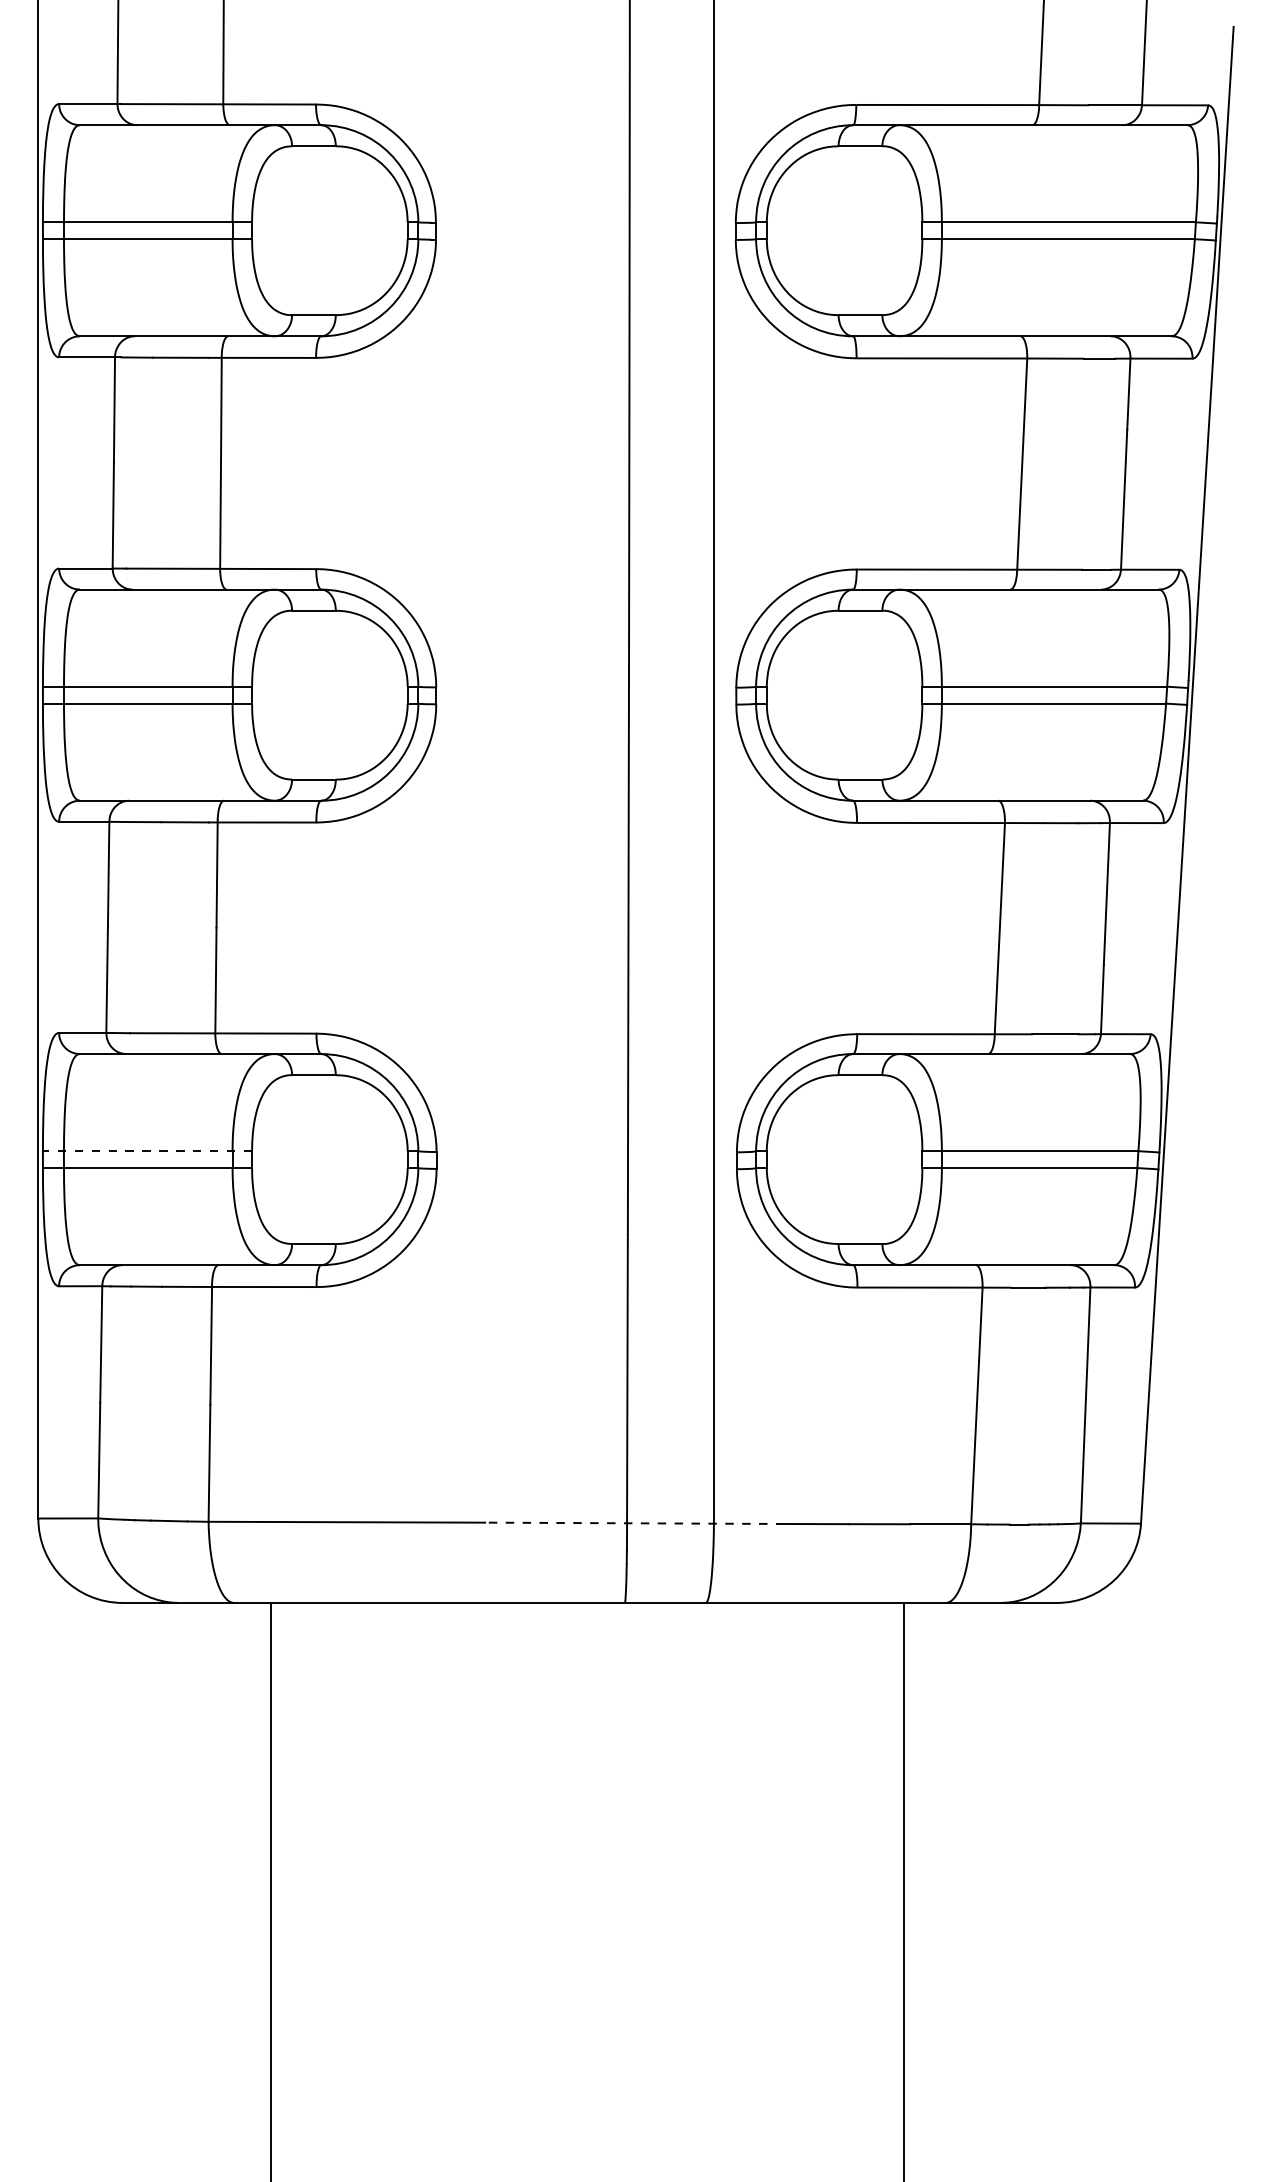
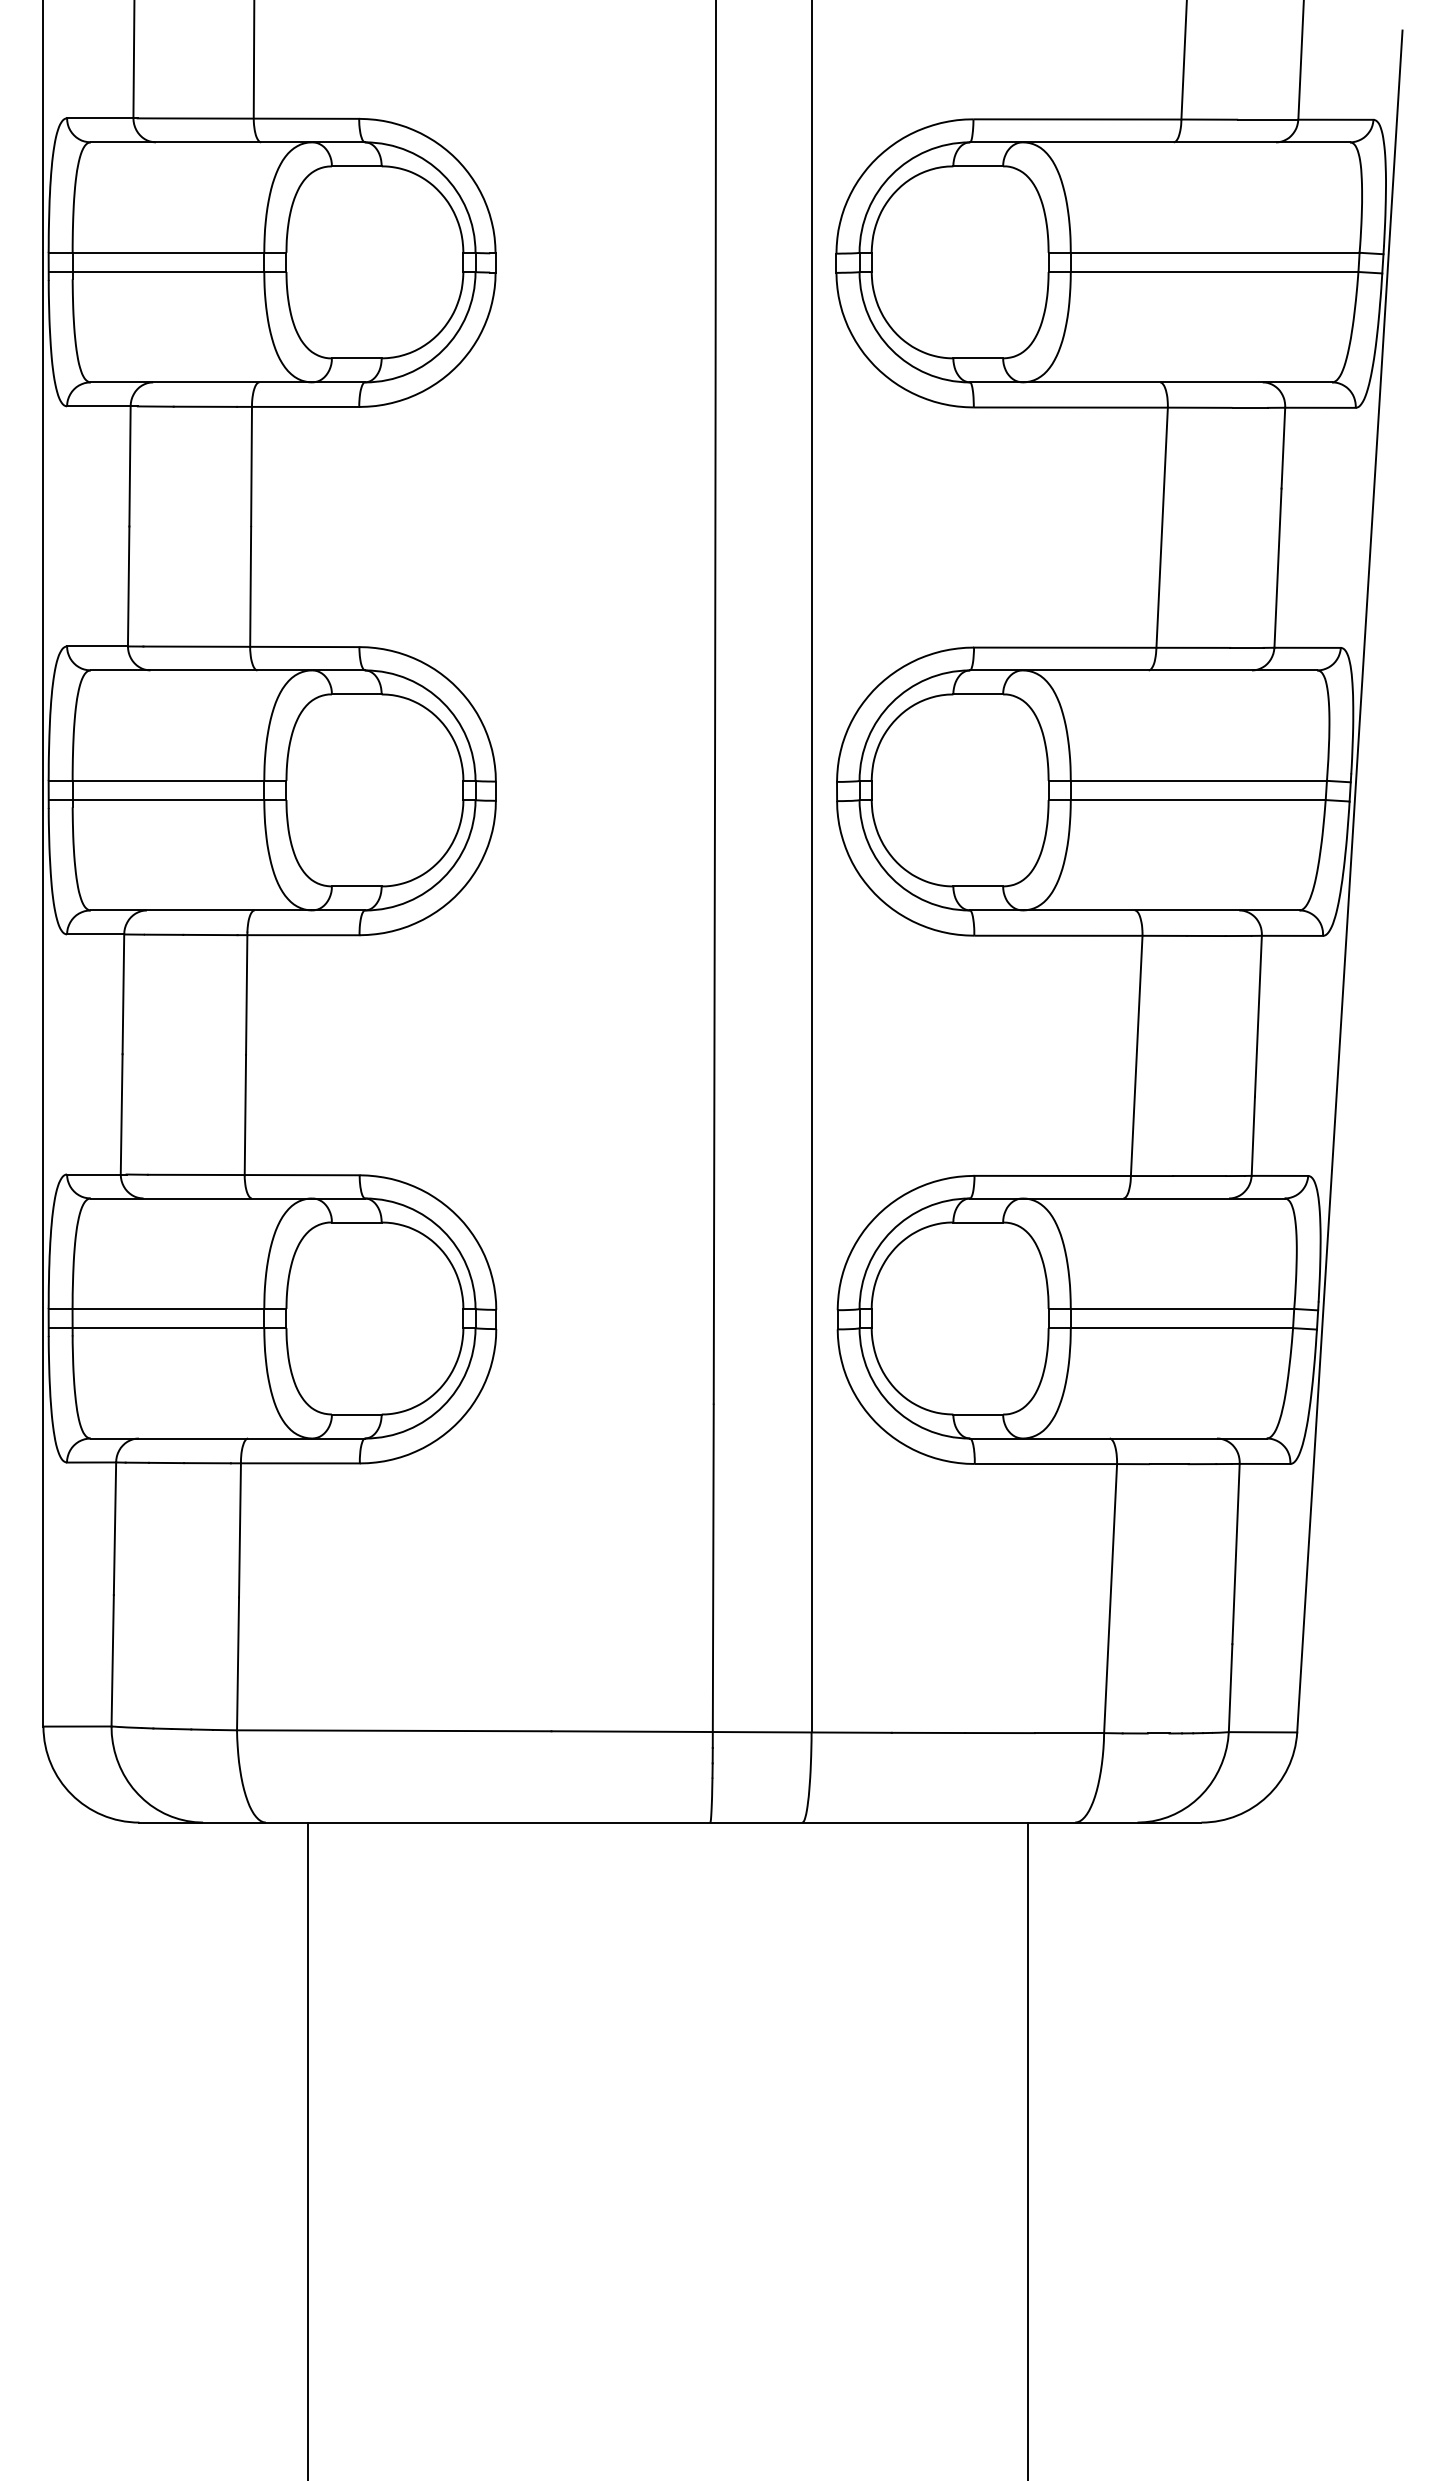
line: (147, 1150) -> (167, 1308), dashed -> solid
line: (634, 1523) -> (721, 1732), dashed -> solid

